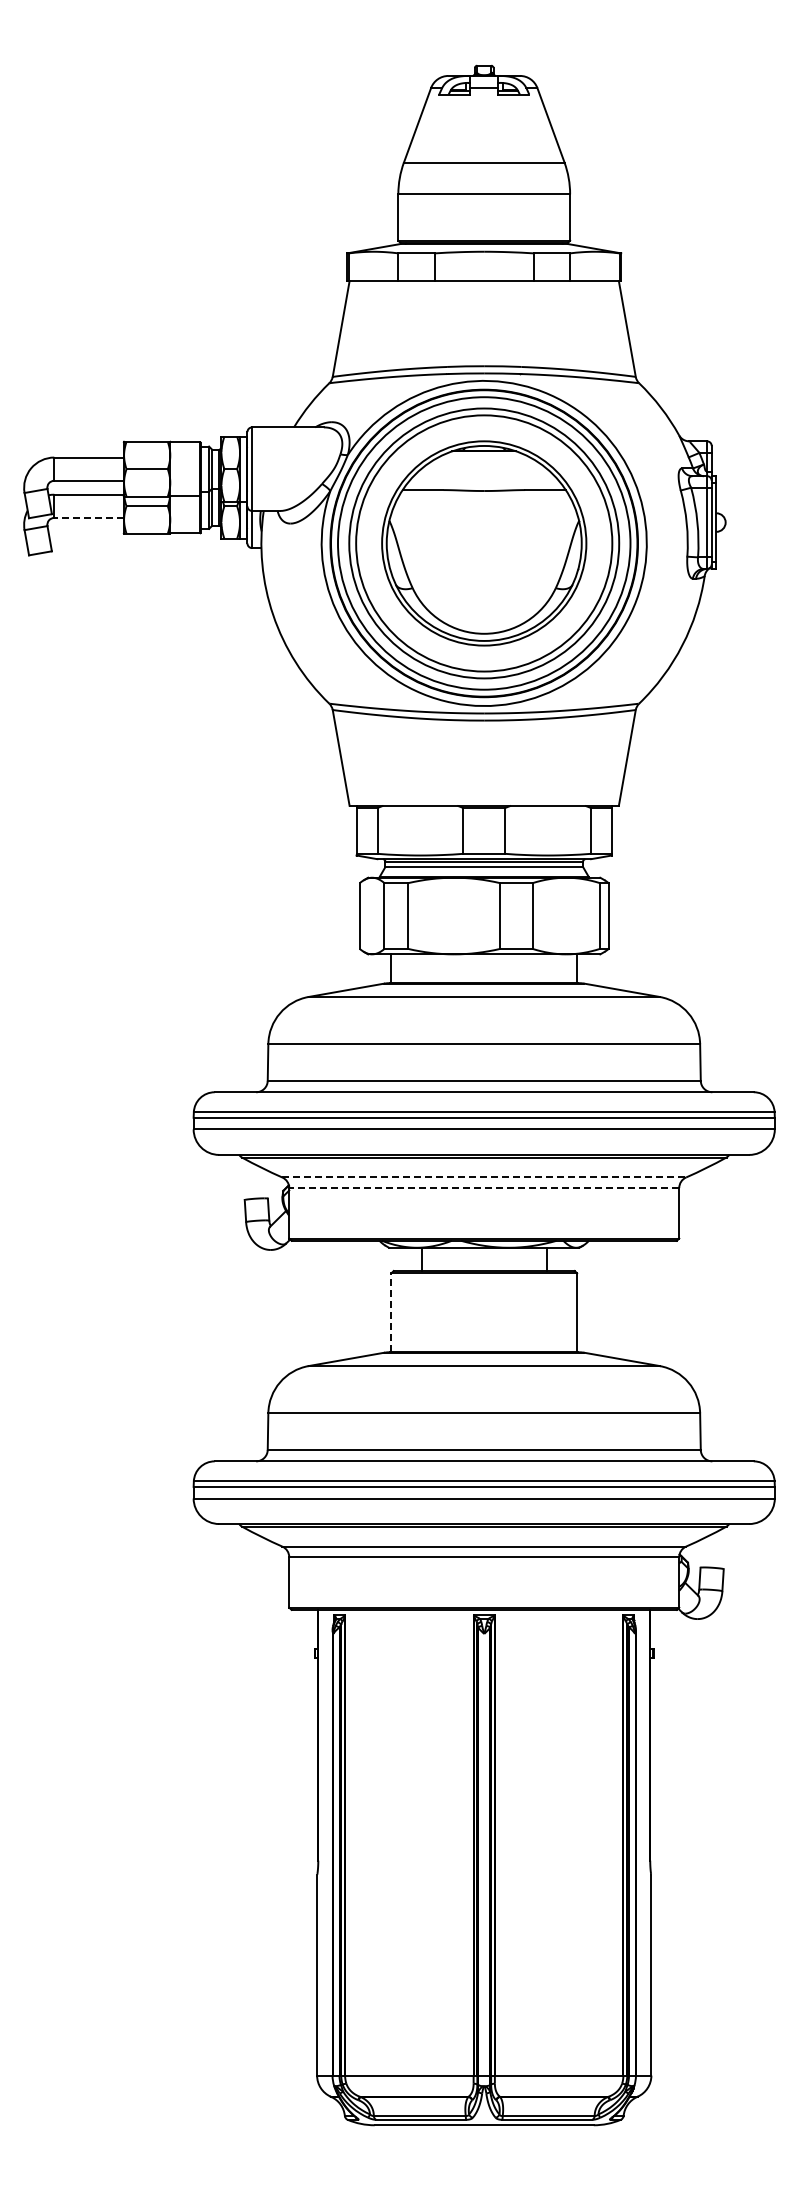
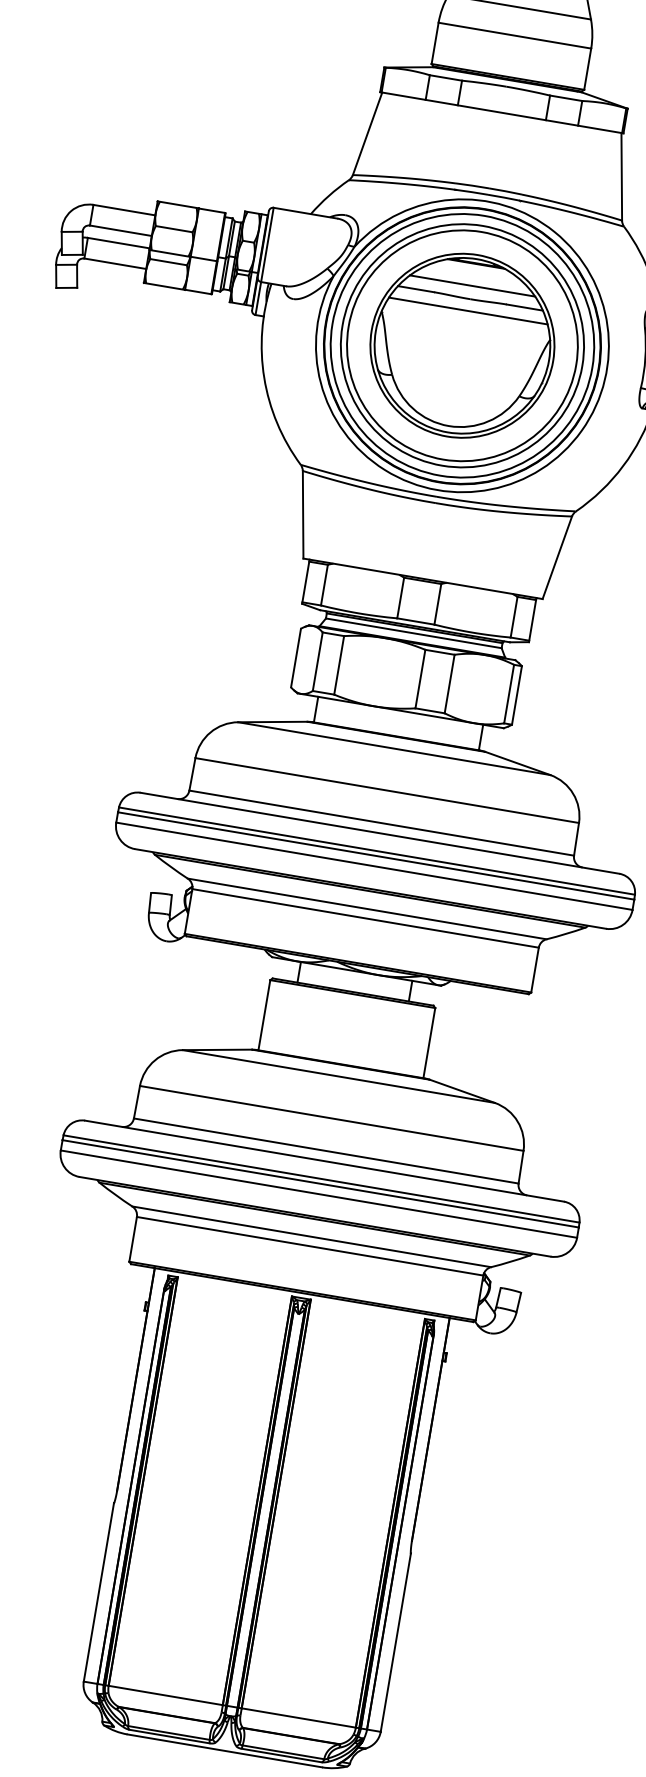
line: (483, 476) -> (471, 286), added
line: (483, 504) -> (467, 311), added
line: (89, 517) -> (115, 263), dashed -> solid
line: (484, 1177) -> (367, 909), dashed -> solid
line: (484, 1188) -> (365, 918), dashed -> solid
line: (391, 1312) -> (264, 1014), dashed -> solid

